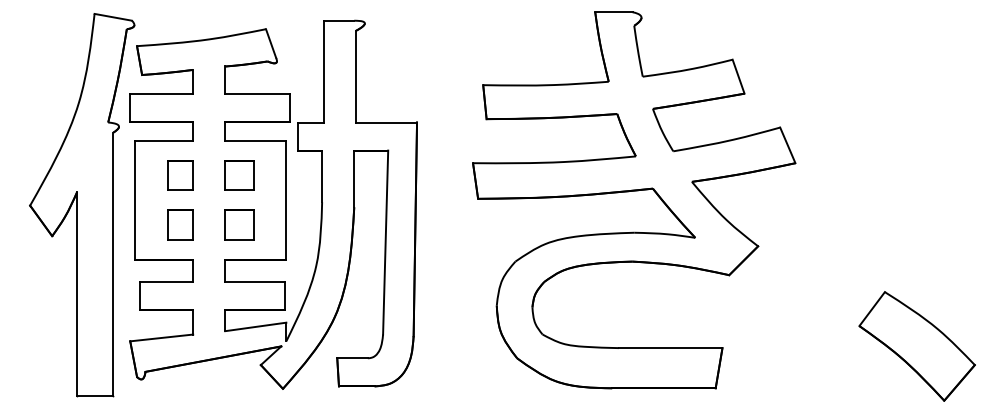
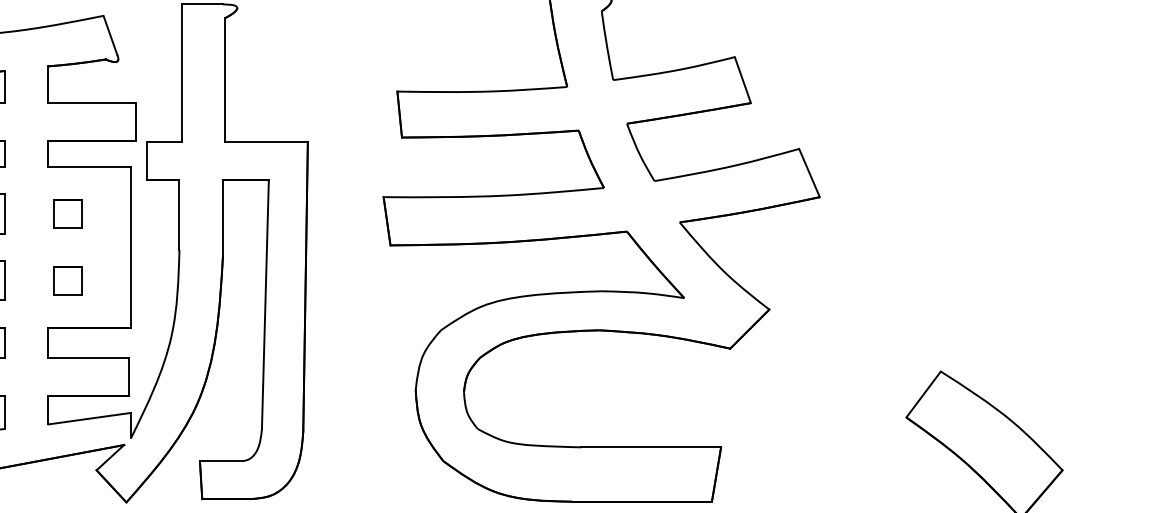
part: (239, 175) -> (67, 213), size x0.7
part: (239, 224) -> (67, 280), size x0.7

